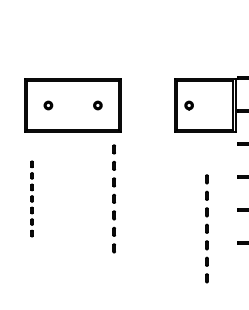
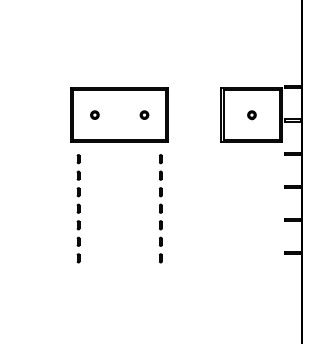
part: (188, 105) -> (251, 115), moved
part: (32, 198) -> (78, 208), size x1.43
line: (206, 228) -> (253, 238), removed

